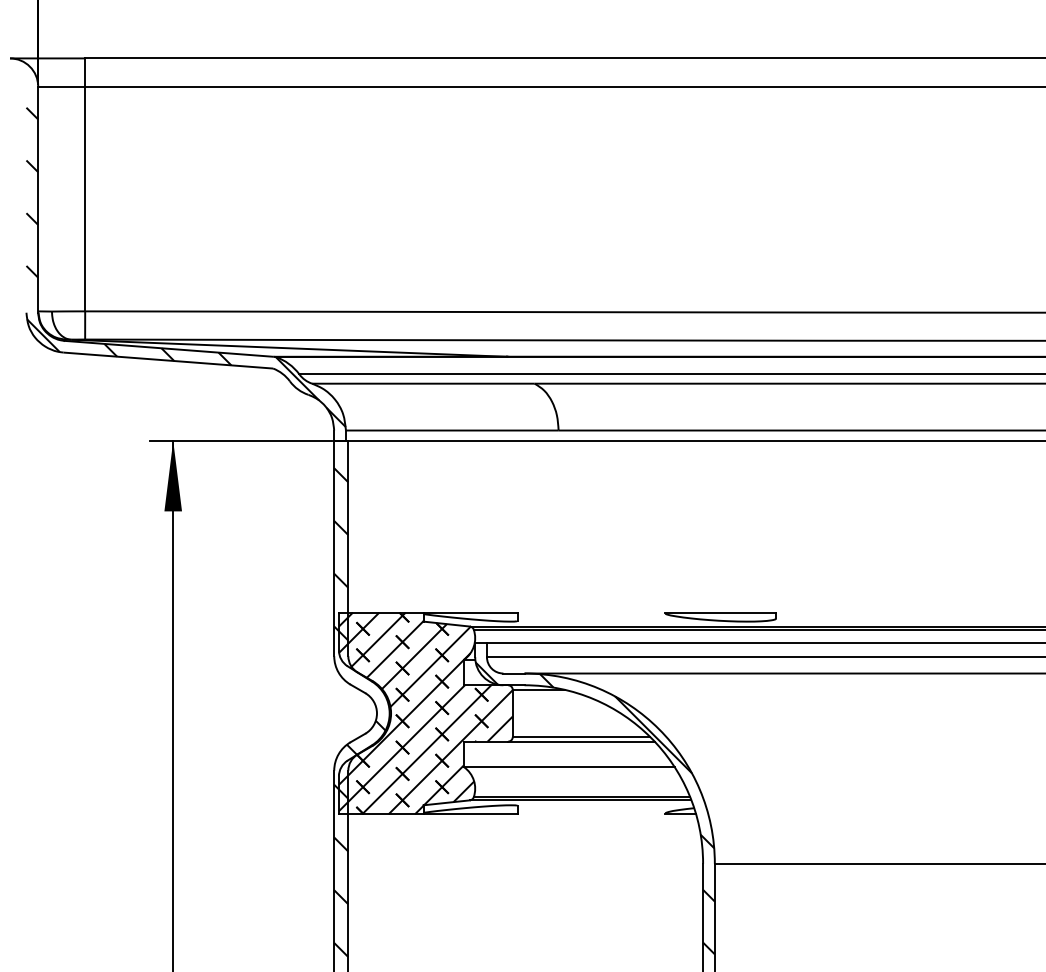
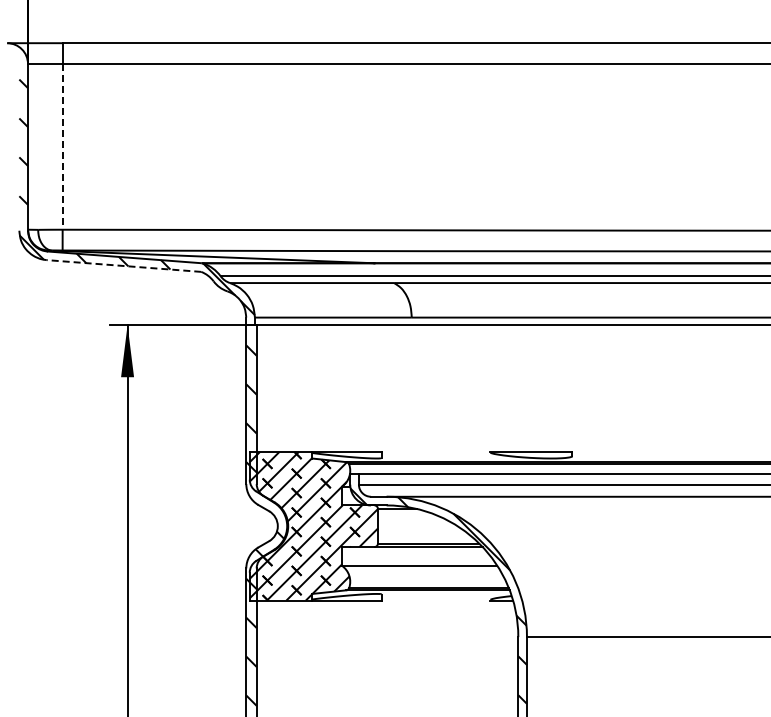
line: (84, 198) -> (62, 146), solid -> dashed
line: (166, 359) -> (122, 265), solid -> dashed

